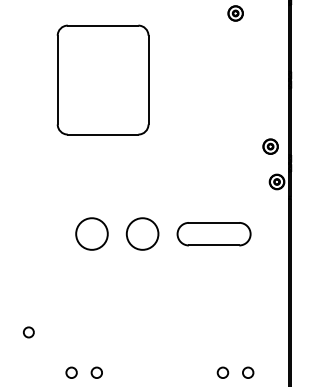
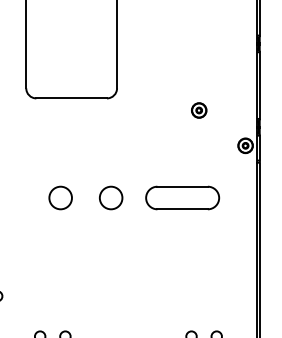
part: (270, 146) -> (199, 110), moved
circle: (92, 234) -> (61, 198), size x0.71
circle: (142, 234) -> (111, 198), size x0.71

